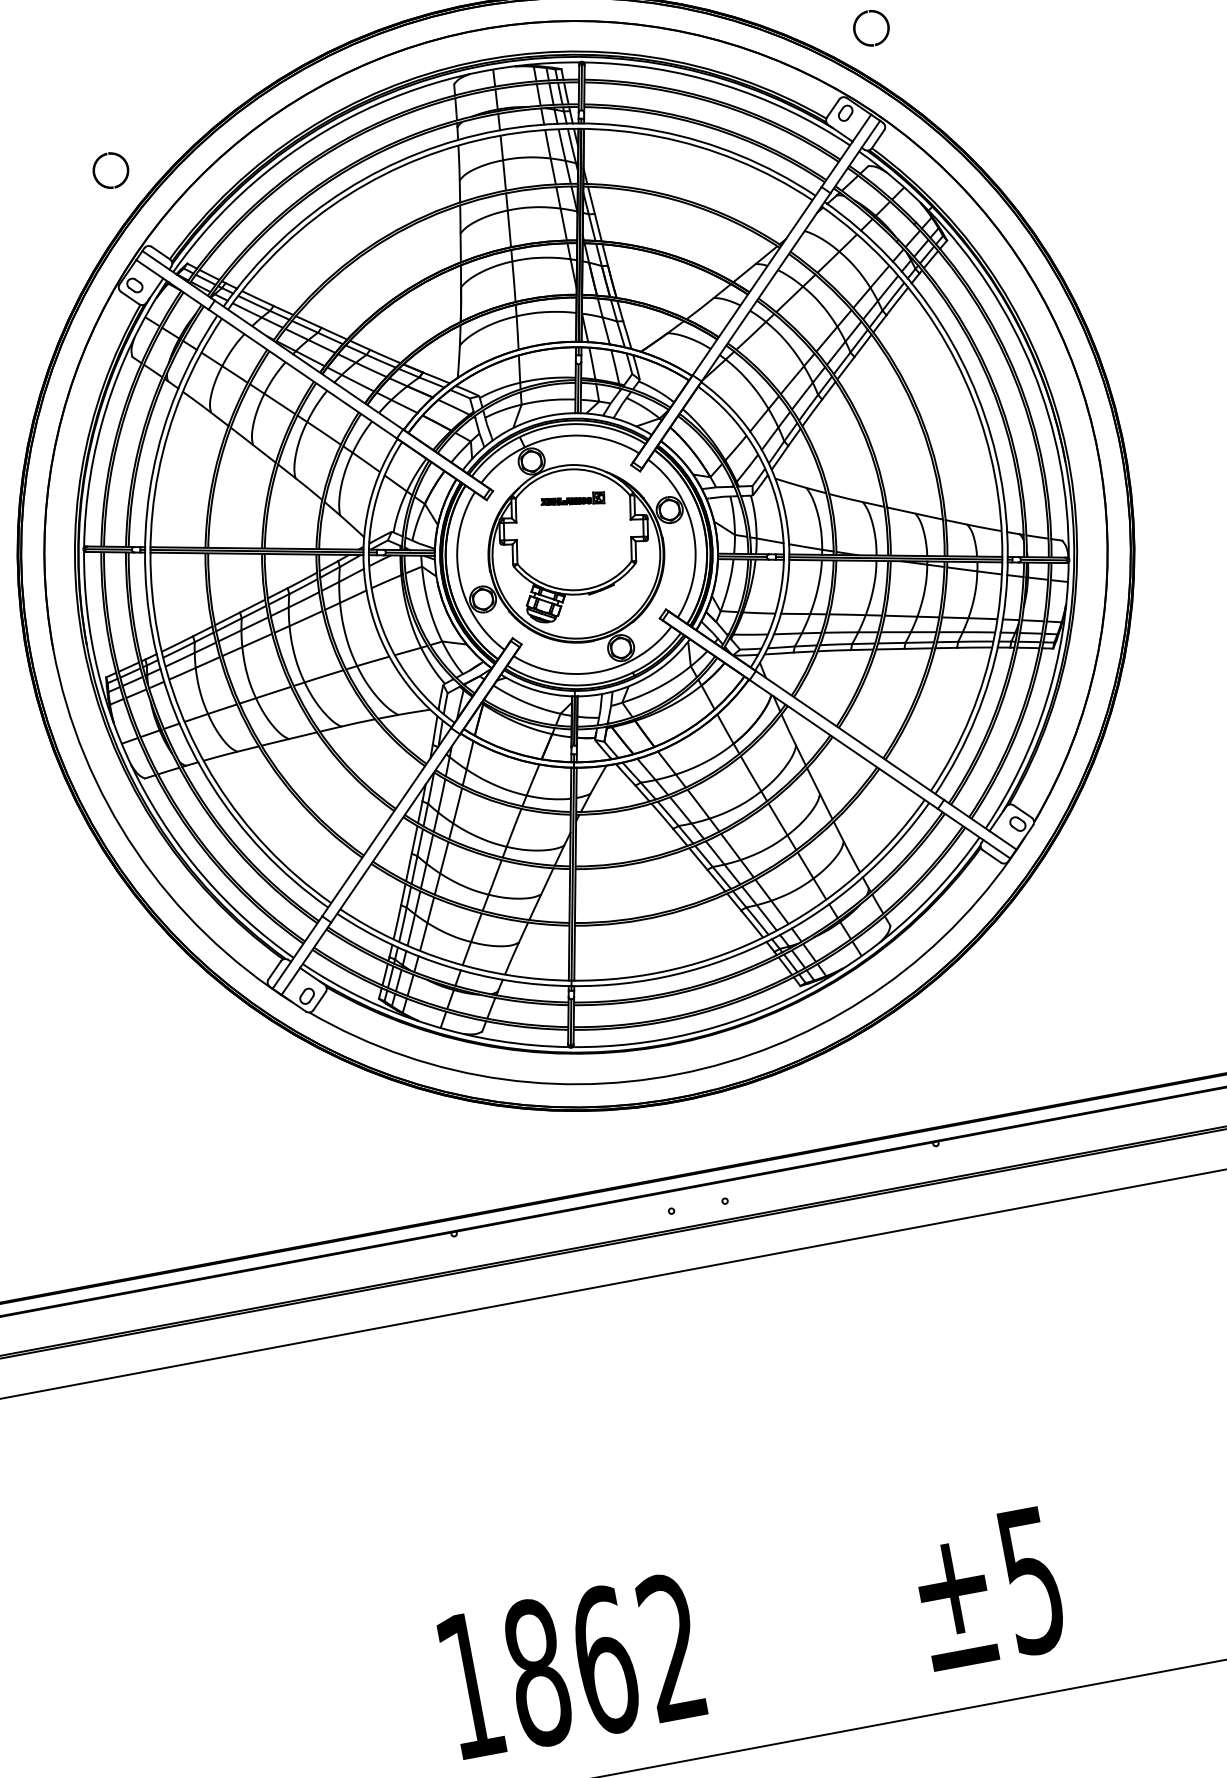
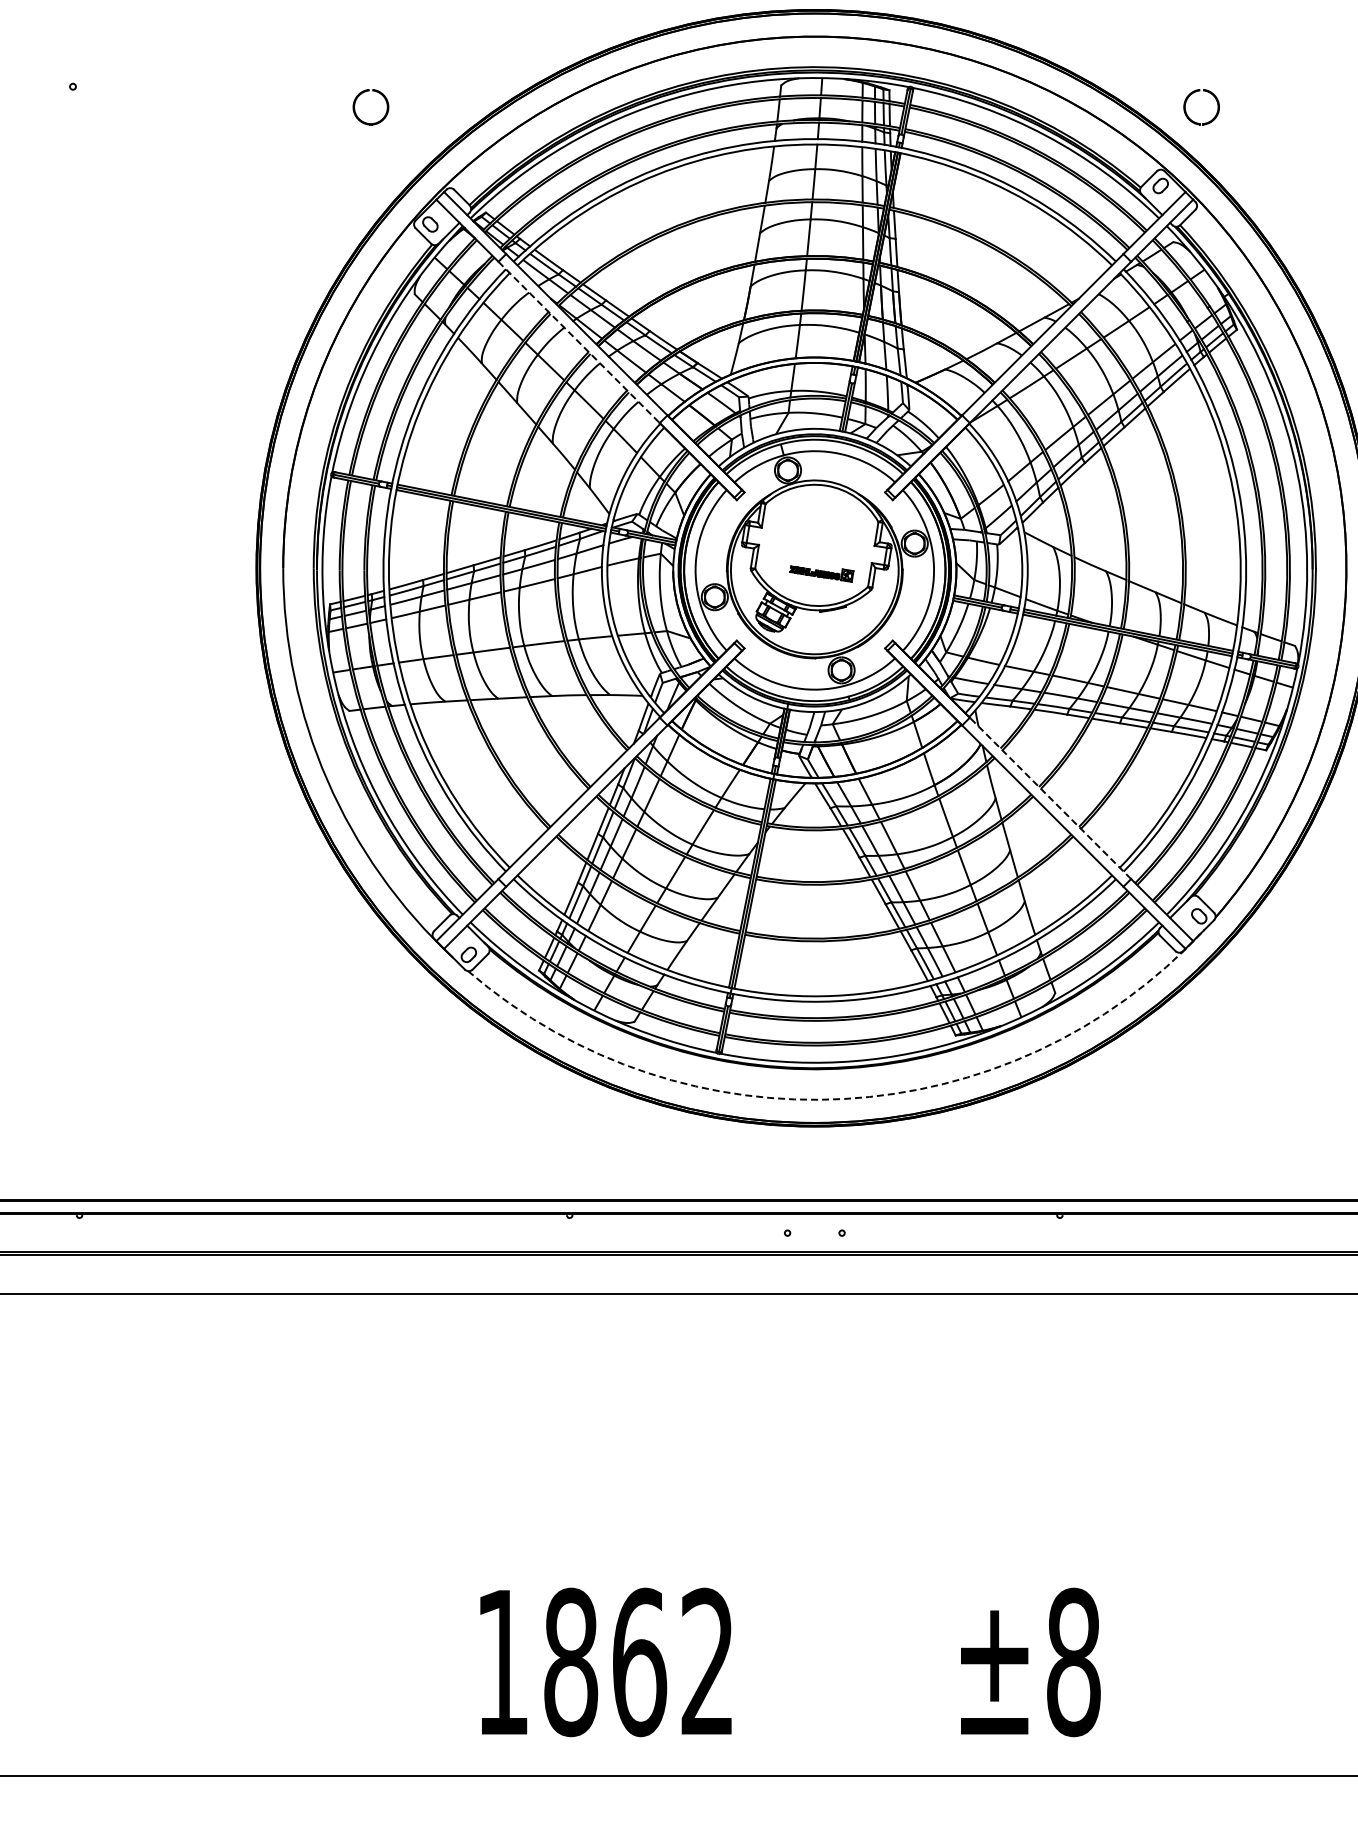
part: (95, 171) -> (355, 105), moved
line: (303, 374) -> (579, 342), solid -> dashed
part: (573, 500) -> (821, 573), moved
line: (850, 735) -> (1050, 798), solid -> dashed
arc: (702, 1068) -> (844, 1098), solid -> dashed
text: (1031, 1580) -> (1073, 1662), ±5 -> ±8

